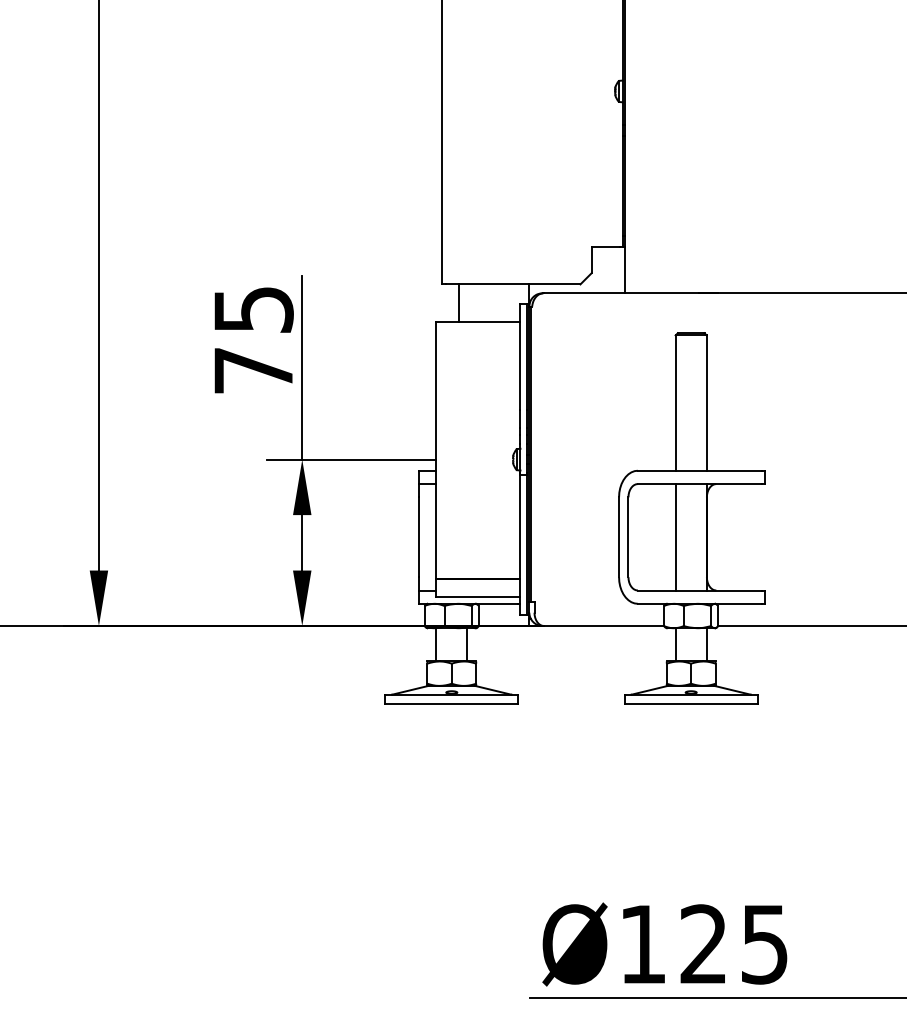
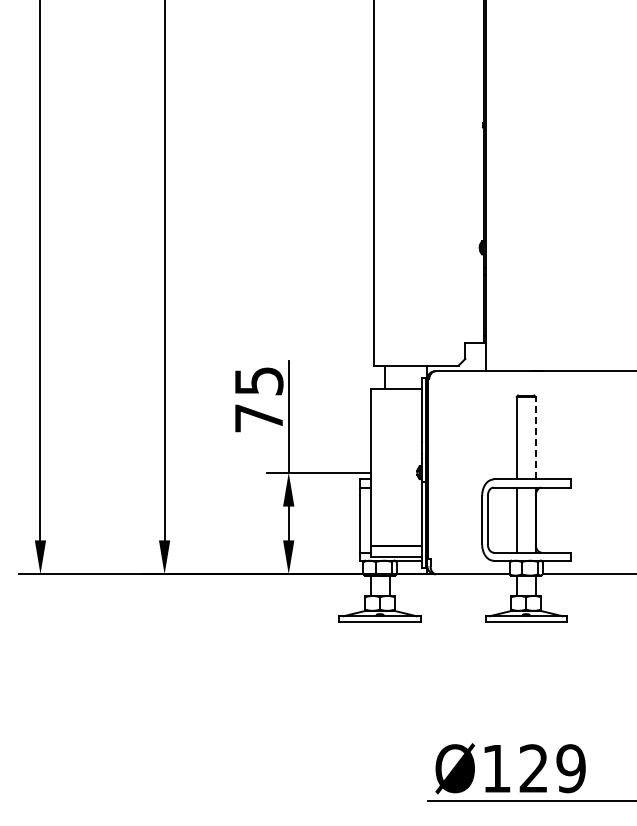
line: (706, 401) -> (535, 437), solid -> dashed
text: (763, 944) -> (570, 768), Ø125 -> Ø129

